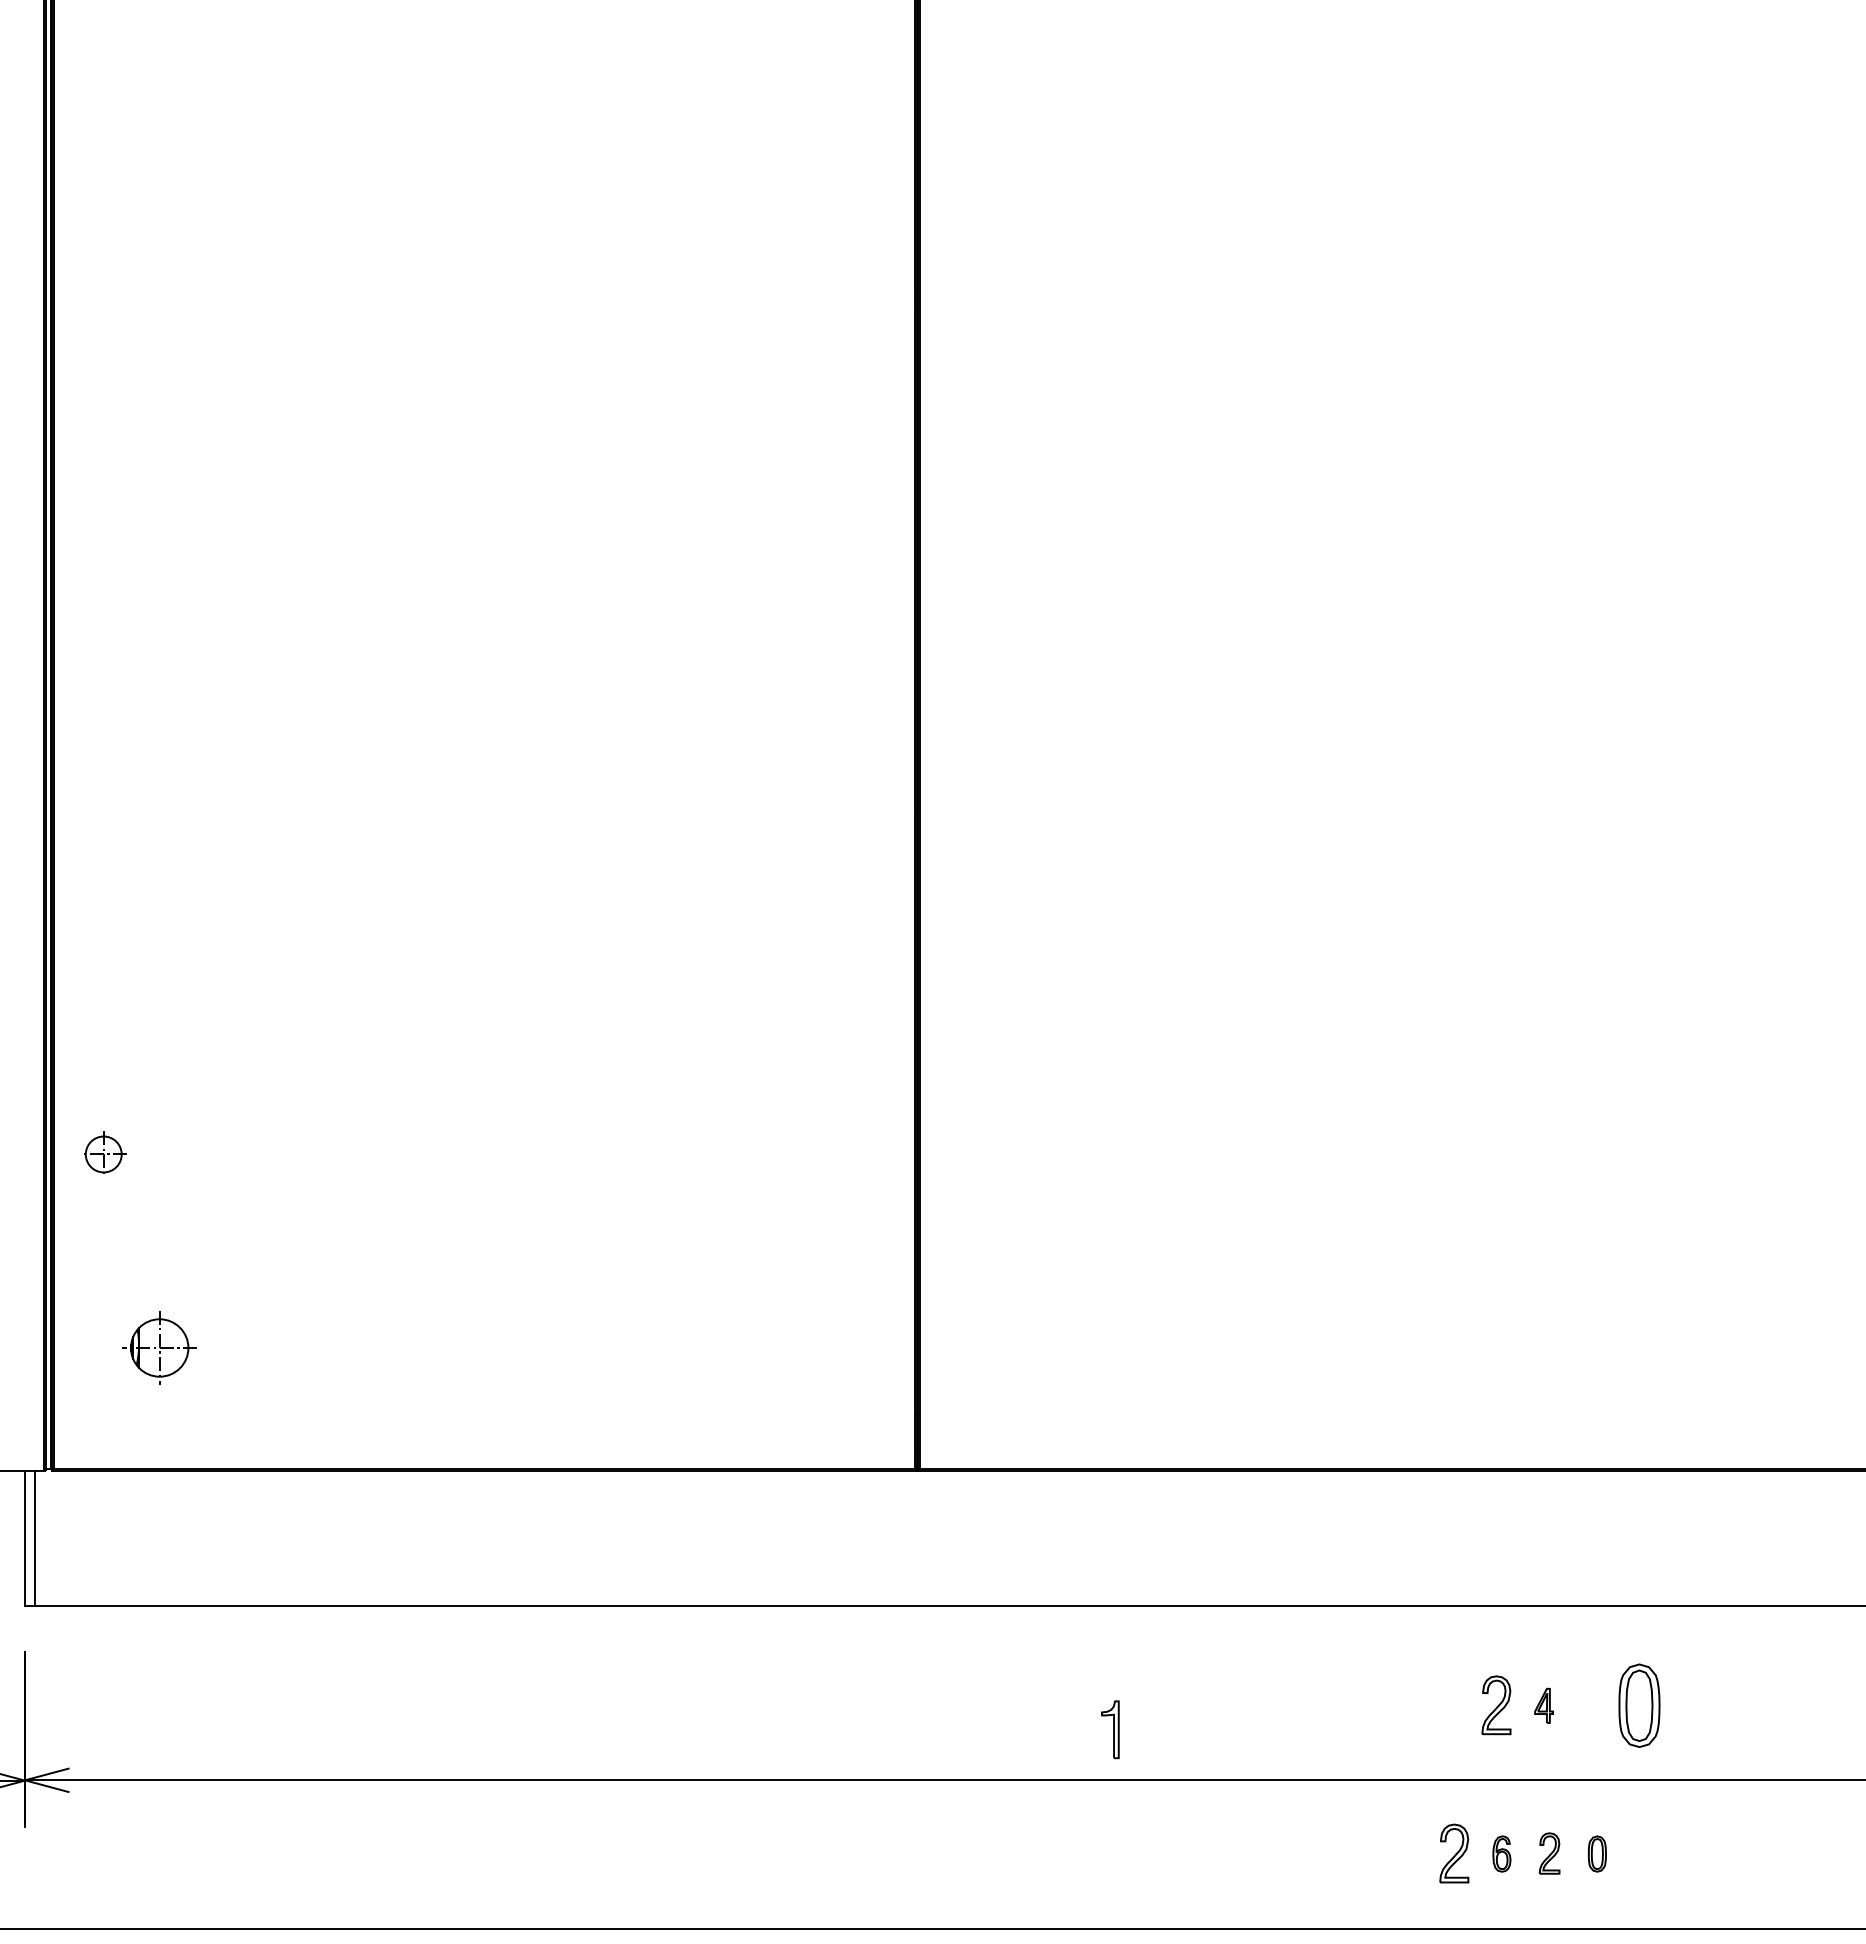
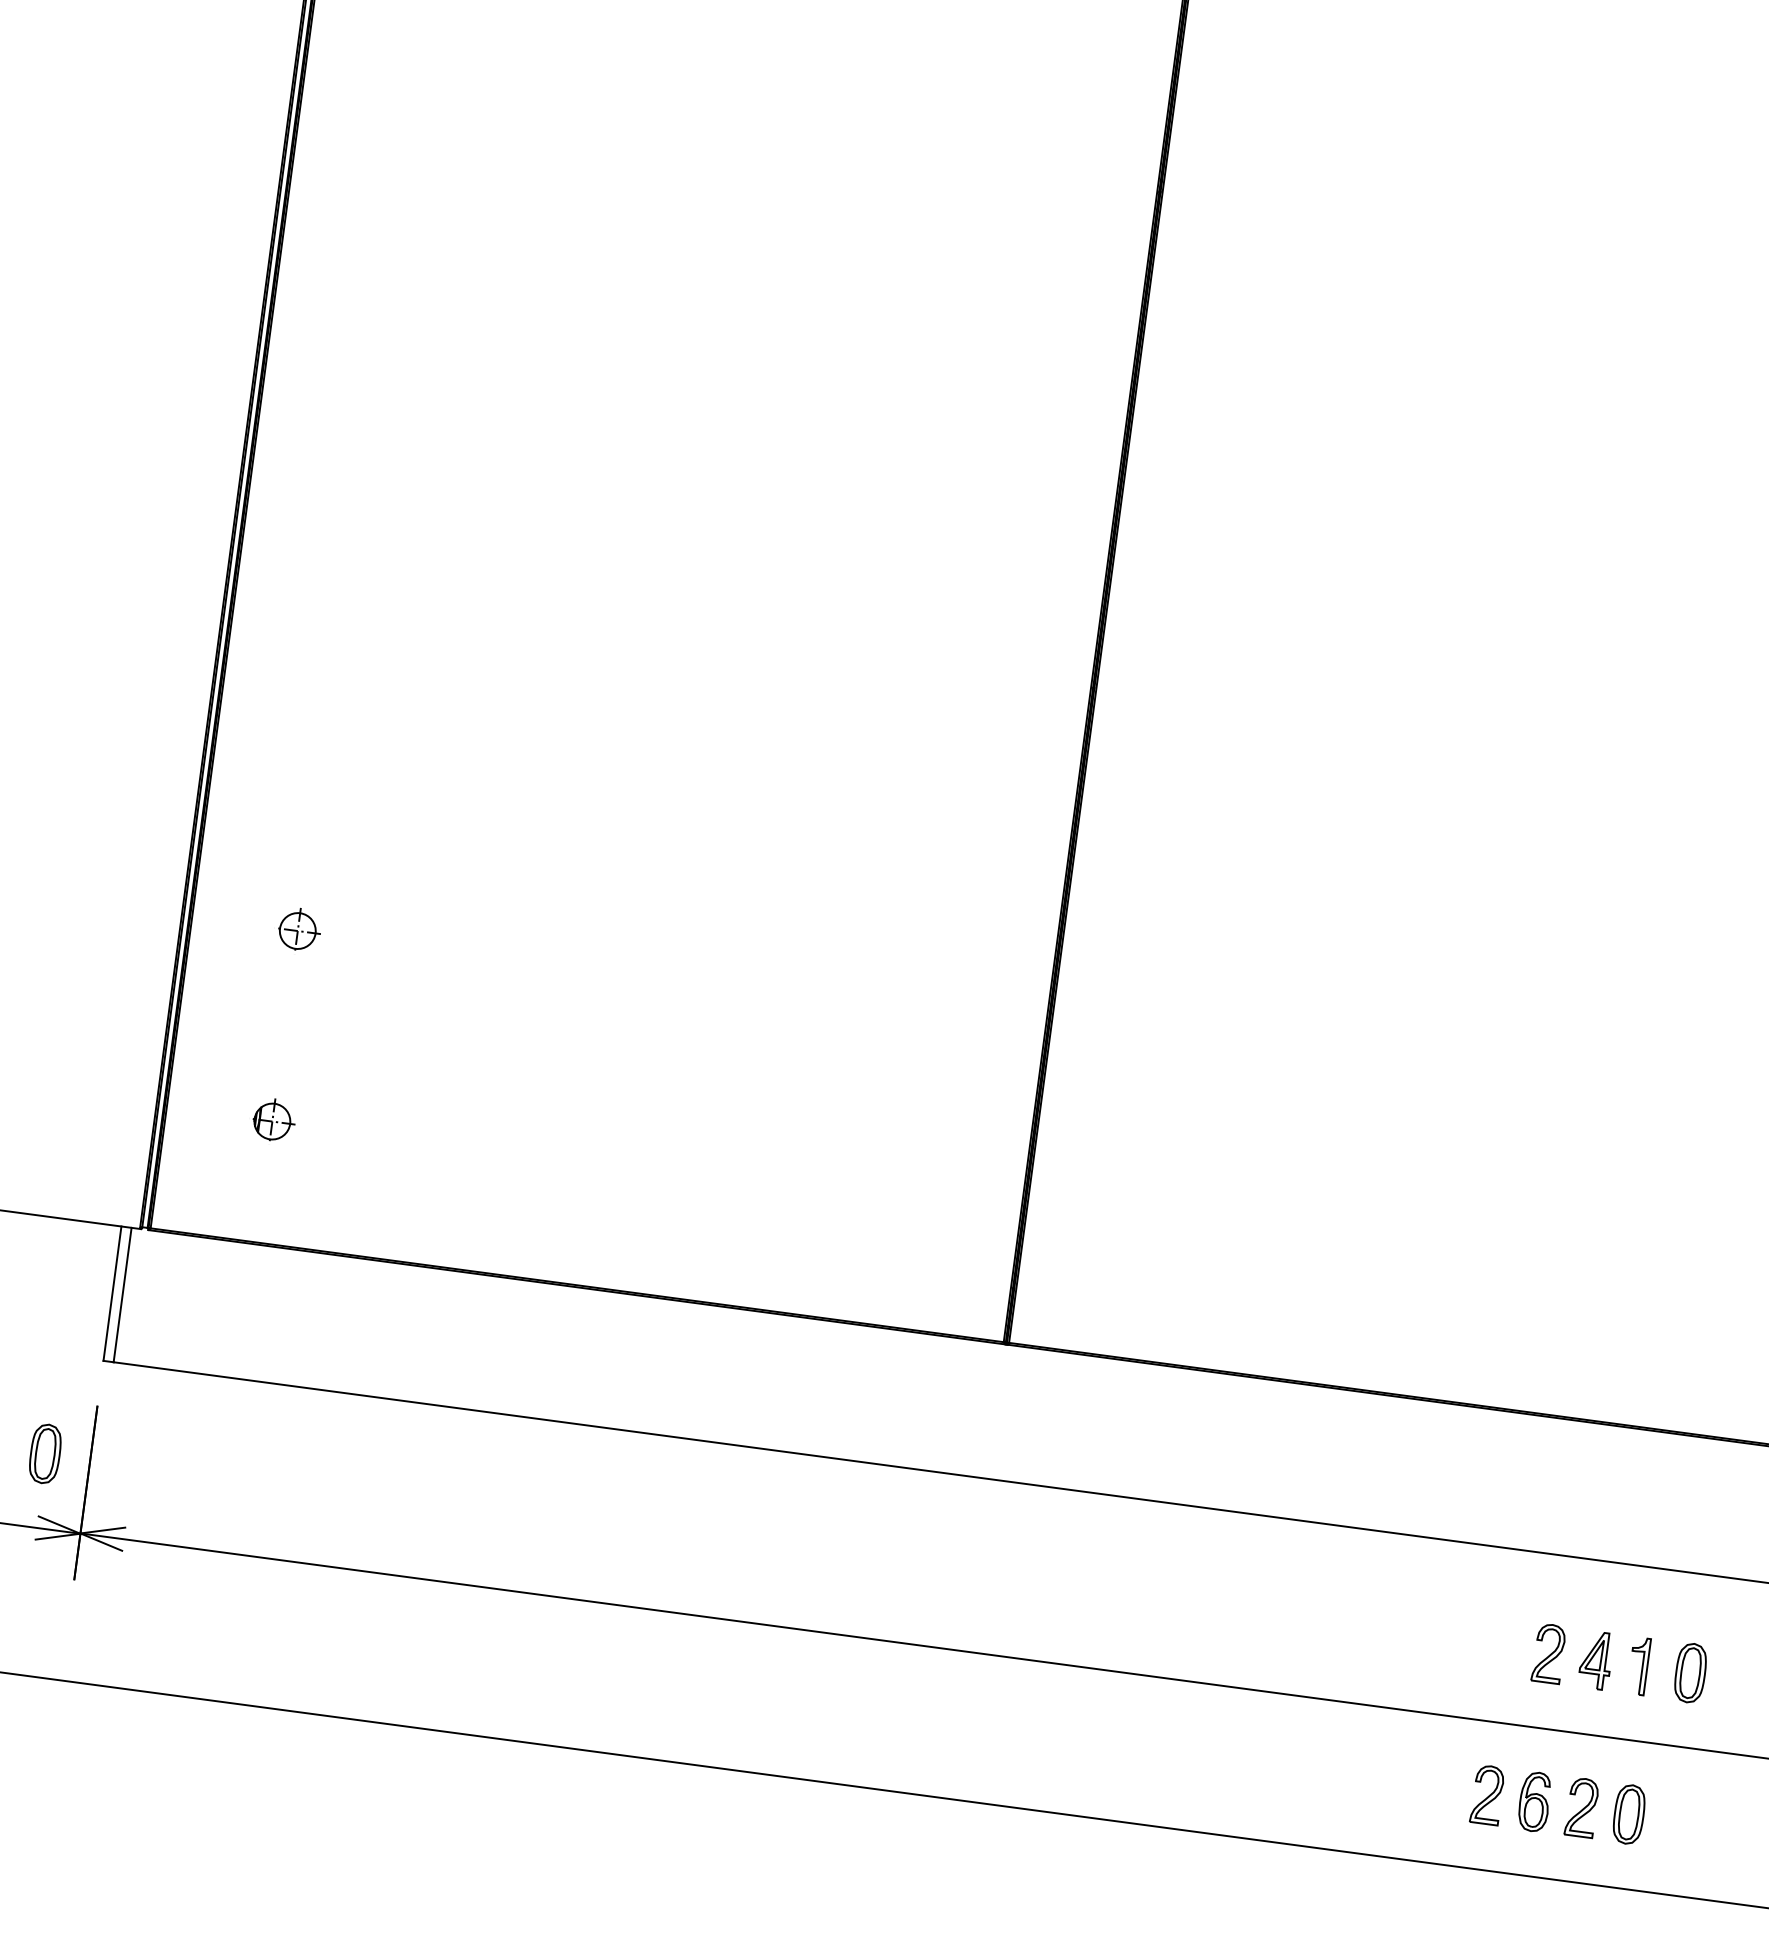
part: (105, 1152) -> (299, 929), moved
part: (162, 1344) -> (274, 1119), size x0.62
part: (1543, 1705) -> (1595, 1660), size x1.67
part: (1639, 1705) -> (1690, 1672), size x0.71
part: (1110, 1729) -> (1639, 1665), moved
part: (1501, 1853) -> (1534, 1801), size x1.67
part: (1549, 1853) -> (1581, 1807), size x1.43
part: (1597, 1853) -> (1629, 1813), size x1.67

